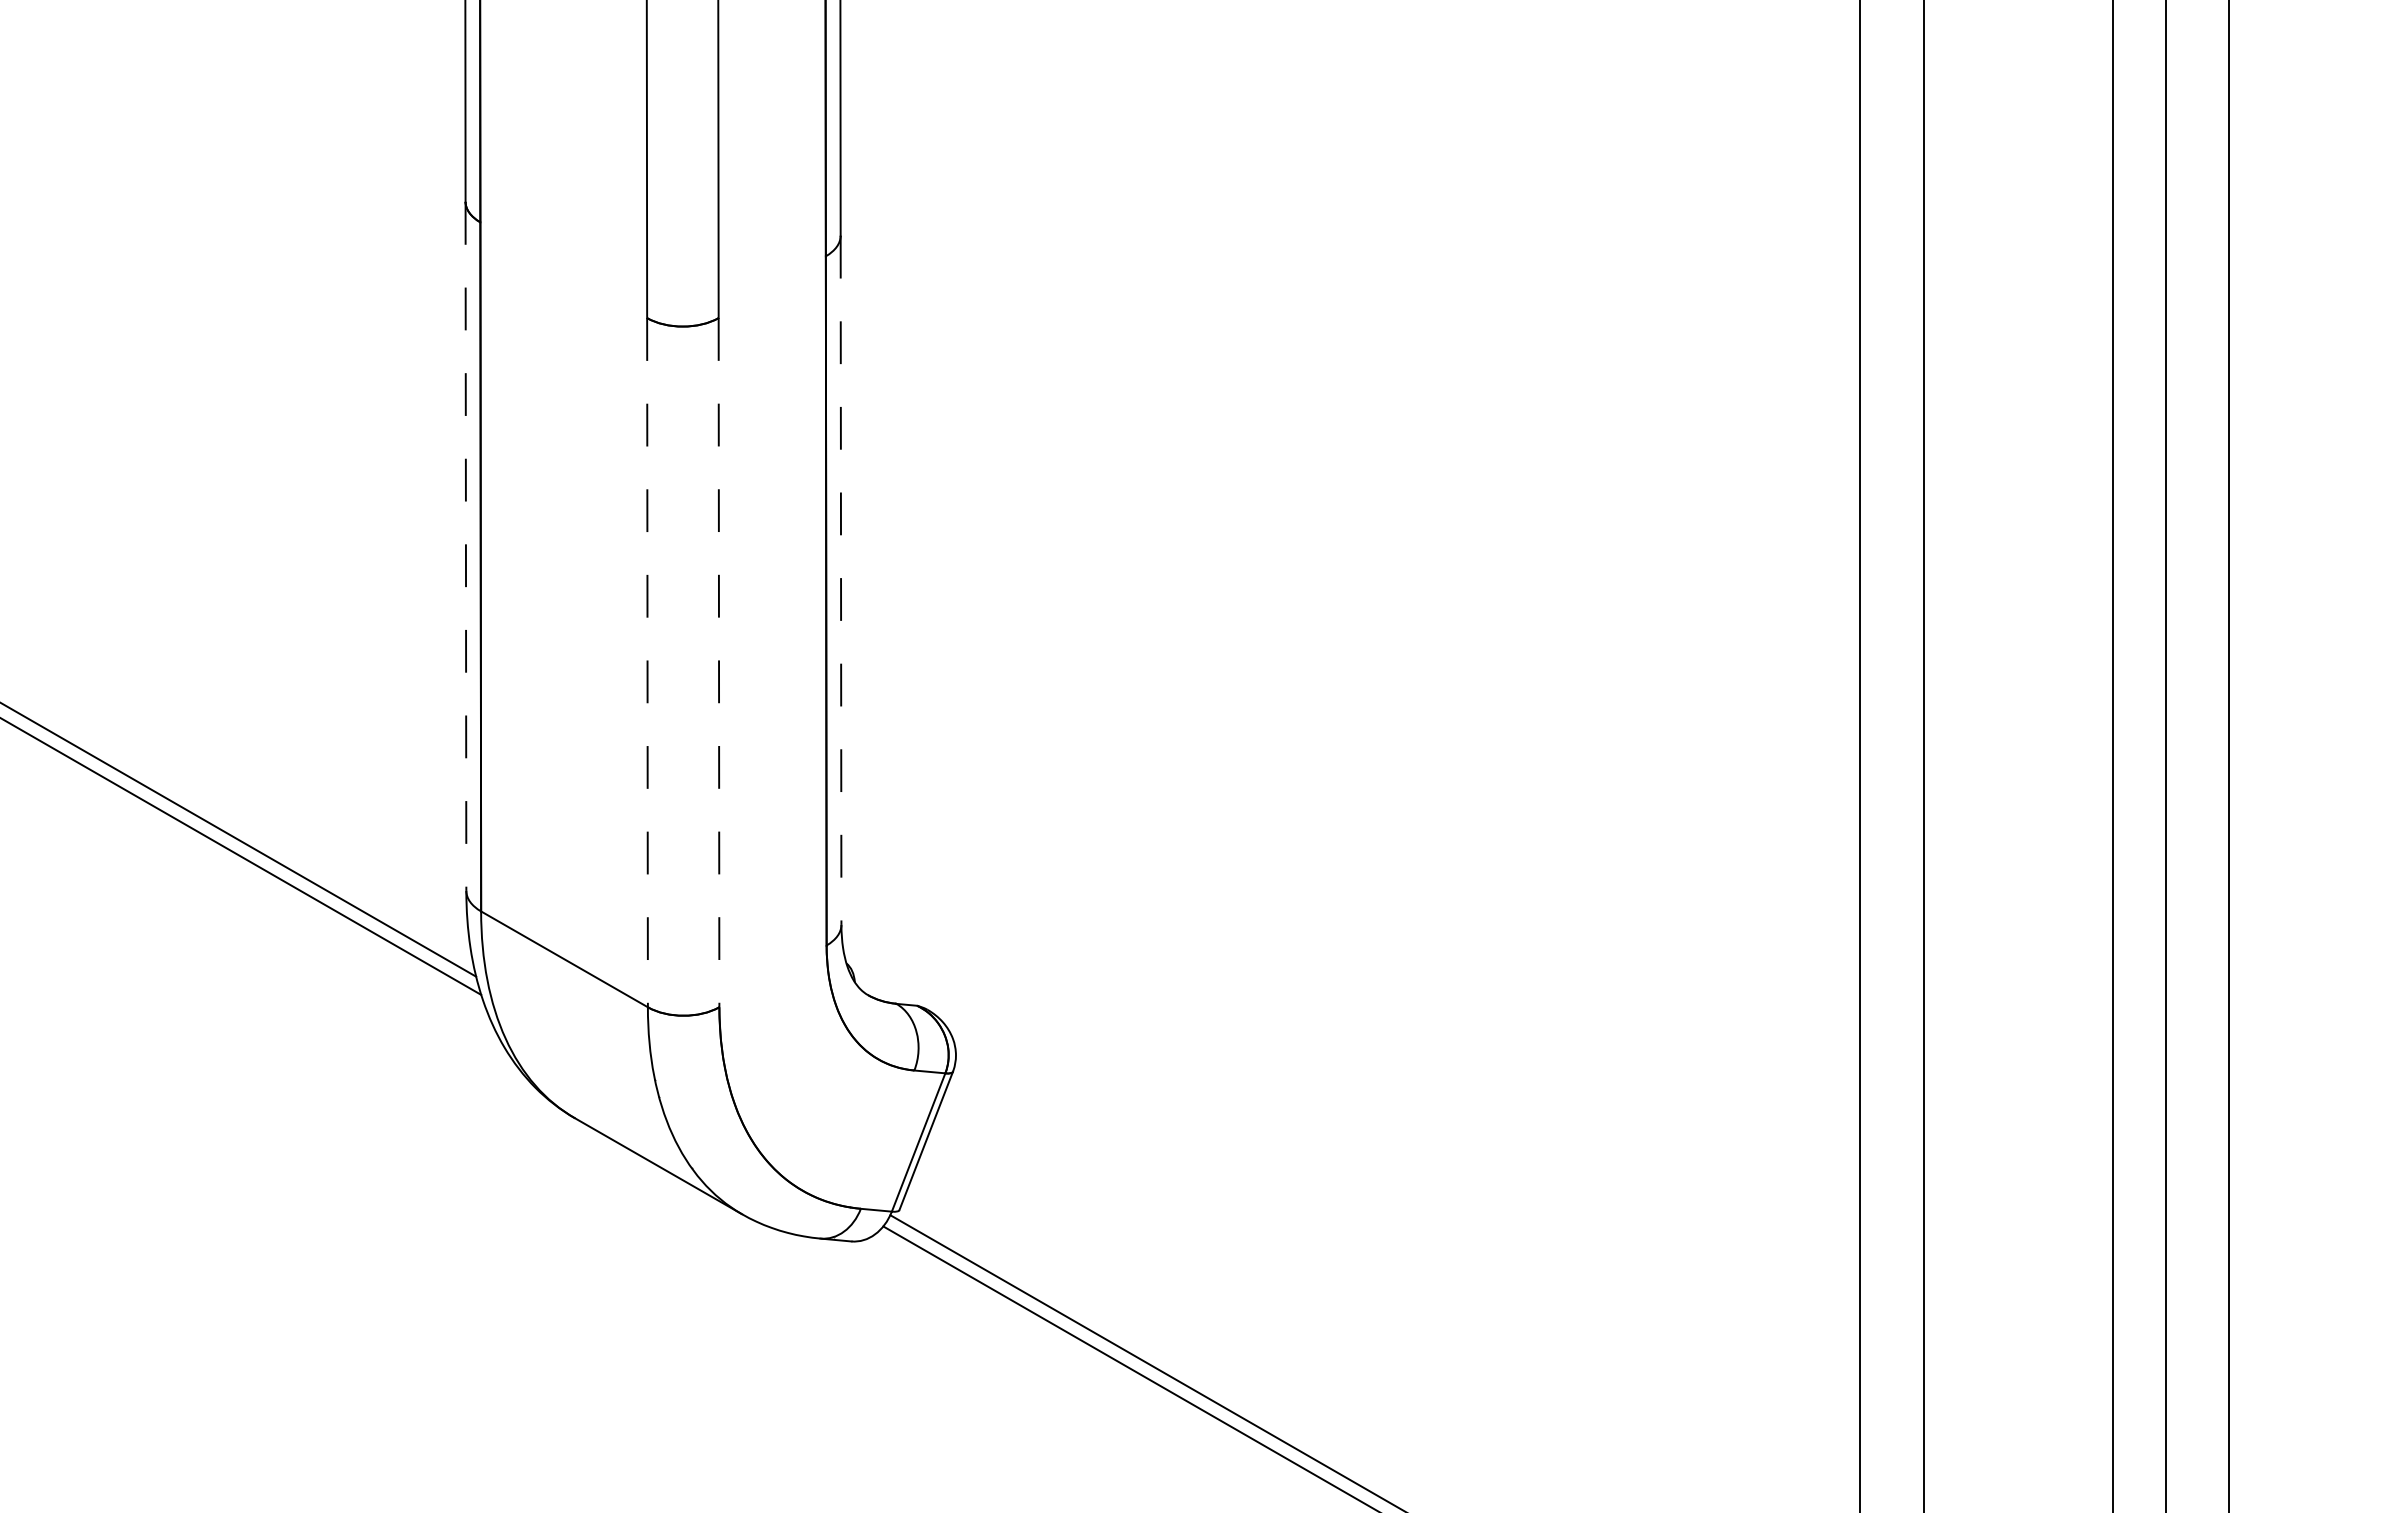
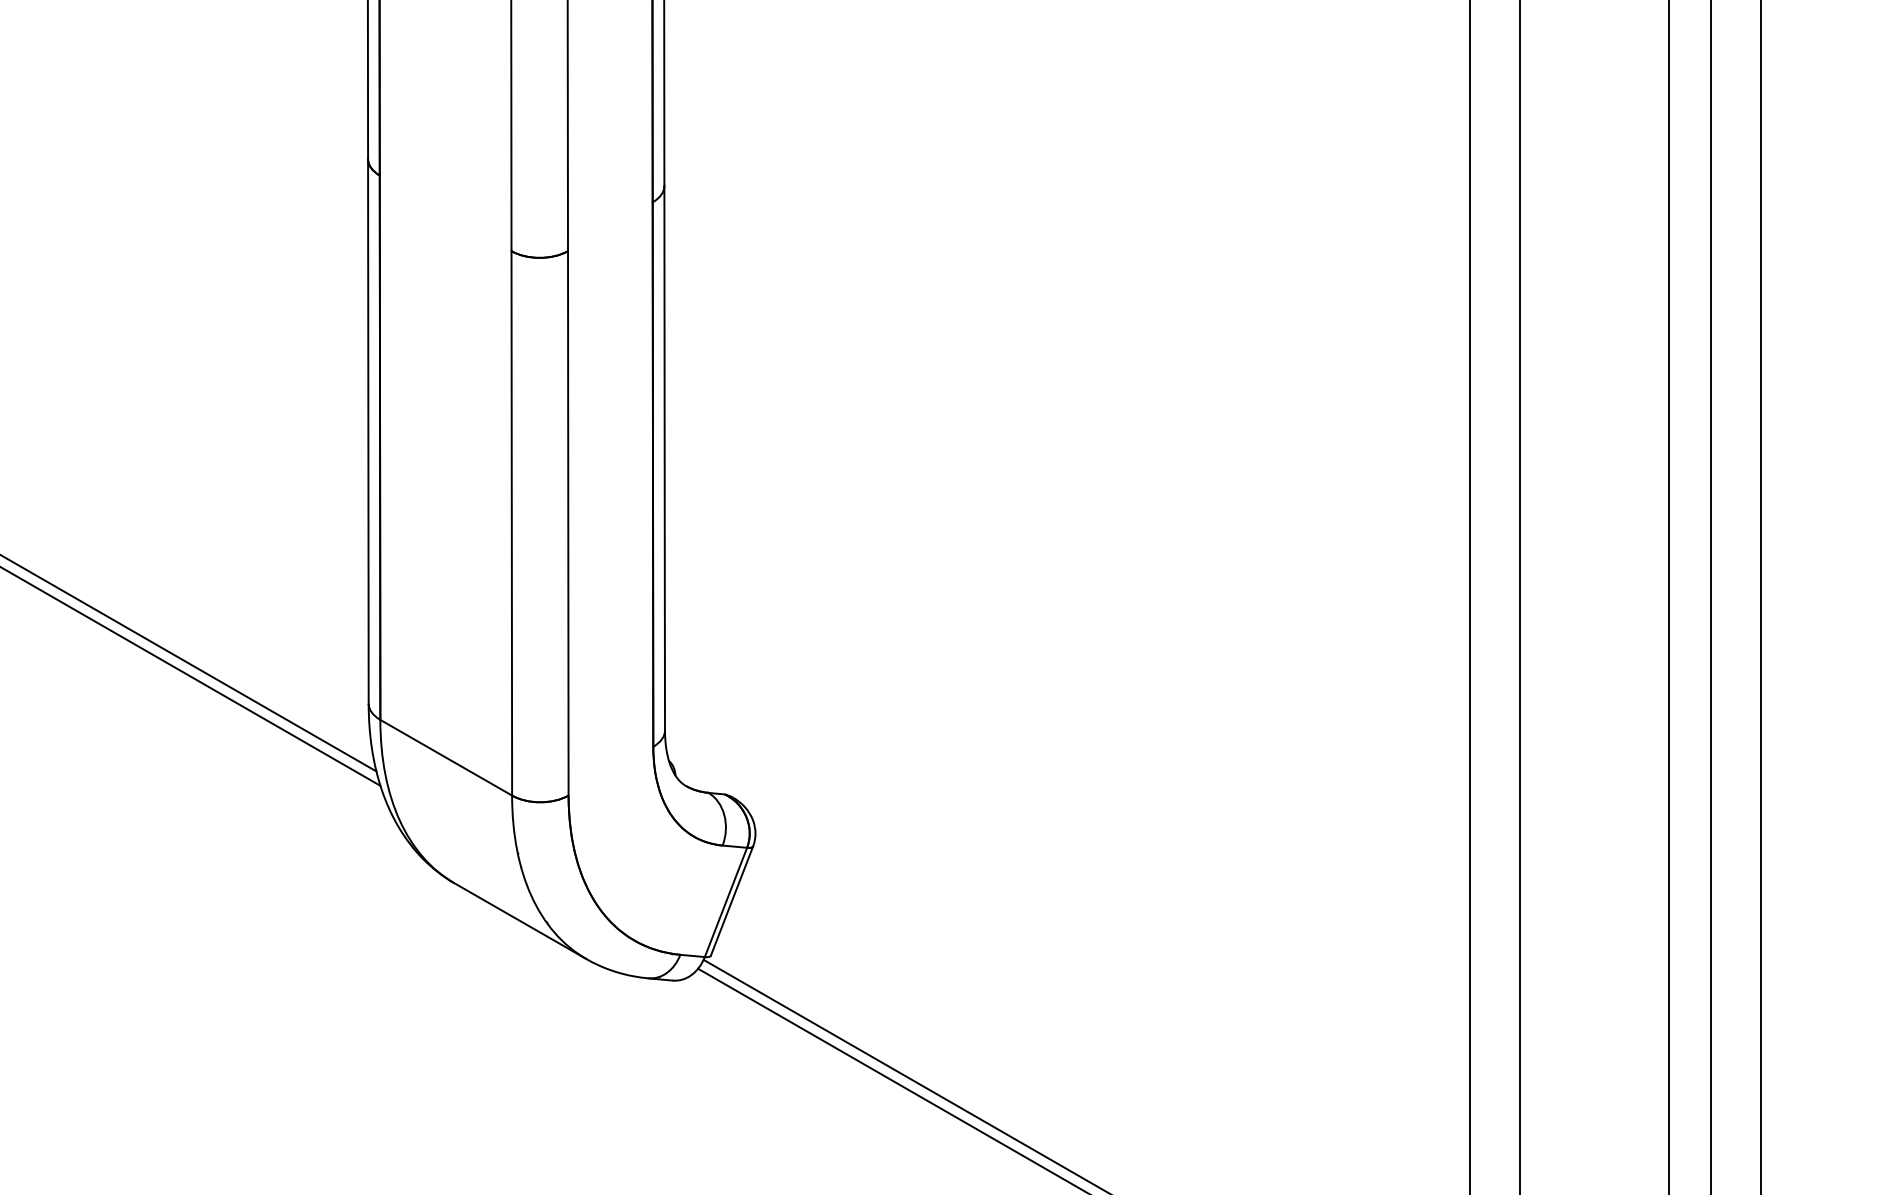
line: (465, 546) -> (368, 431), dashed -> solid
line: (841, 580) -> (665, 458), dashed -> solid
line: (647, 662) -> (511, 523), dashed -> solid
line: (719, 662) -> (568, 523), dashed -> solid

